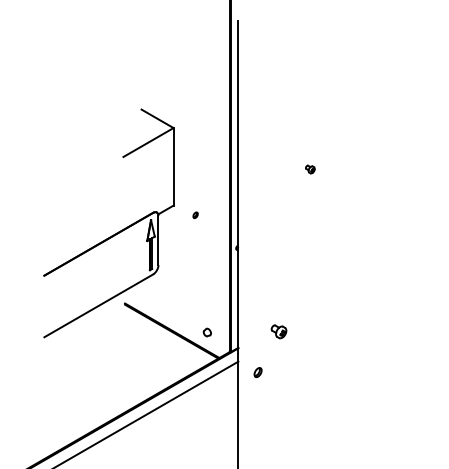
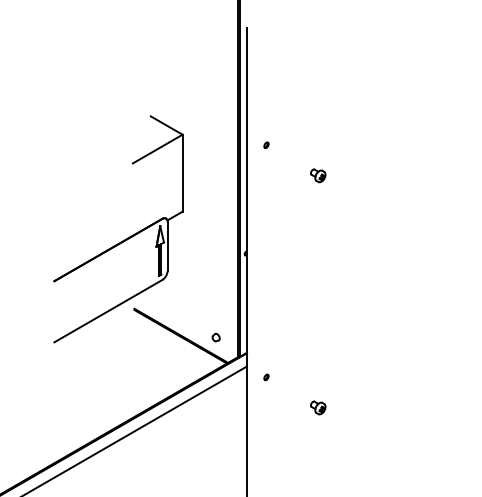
part: (310, 169) -> (318, 175), size x1.67
part: (195, 214) -> (266, 144), moved
part: (279, 331) -> (318, 407), moved
part: (258, 372) -> (266, 377), size x0.62

